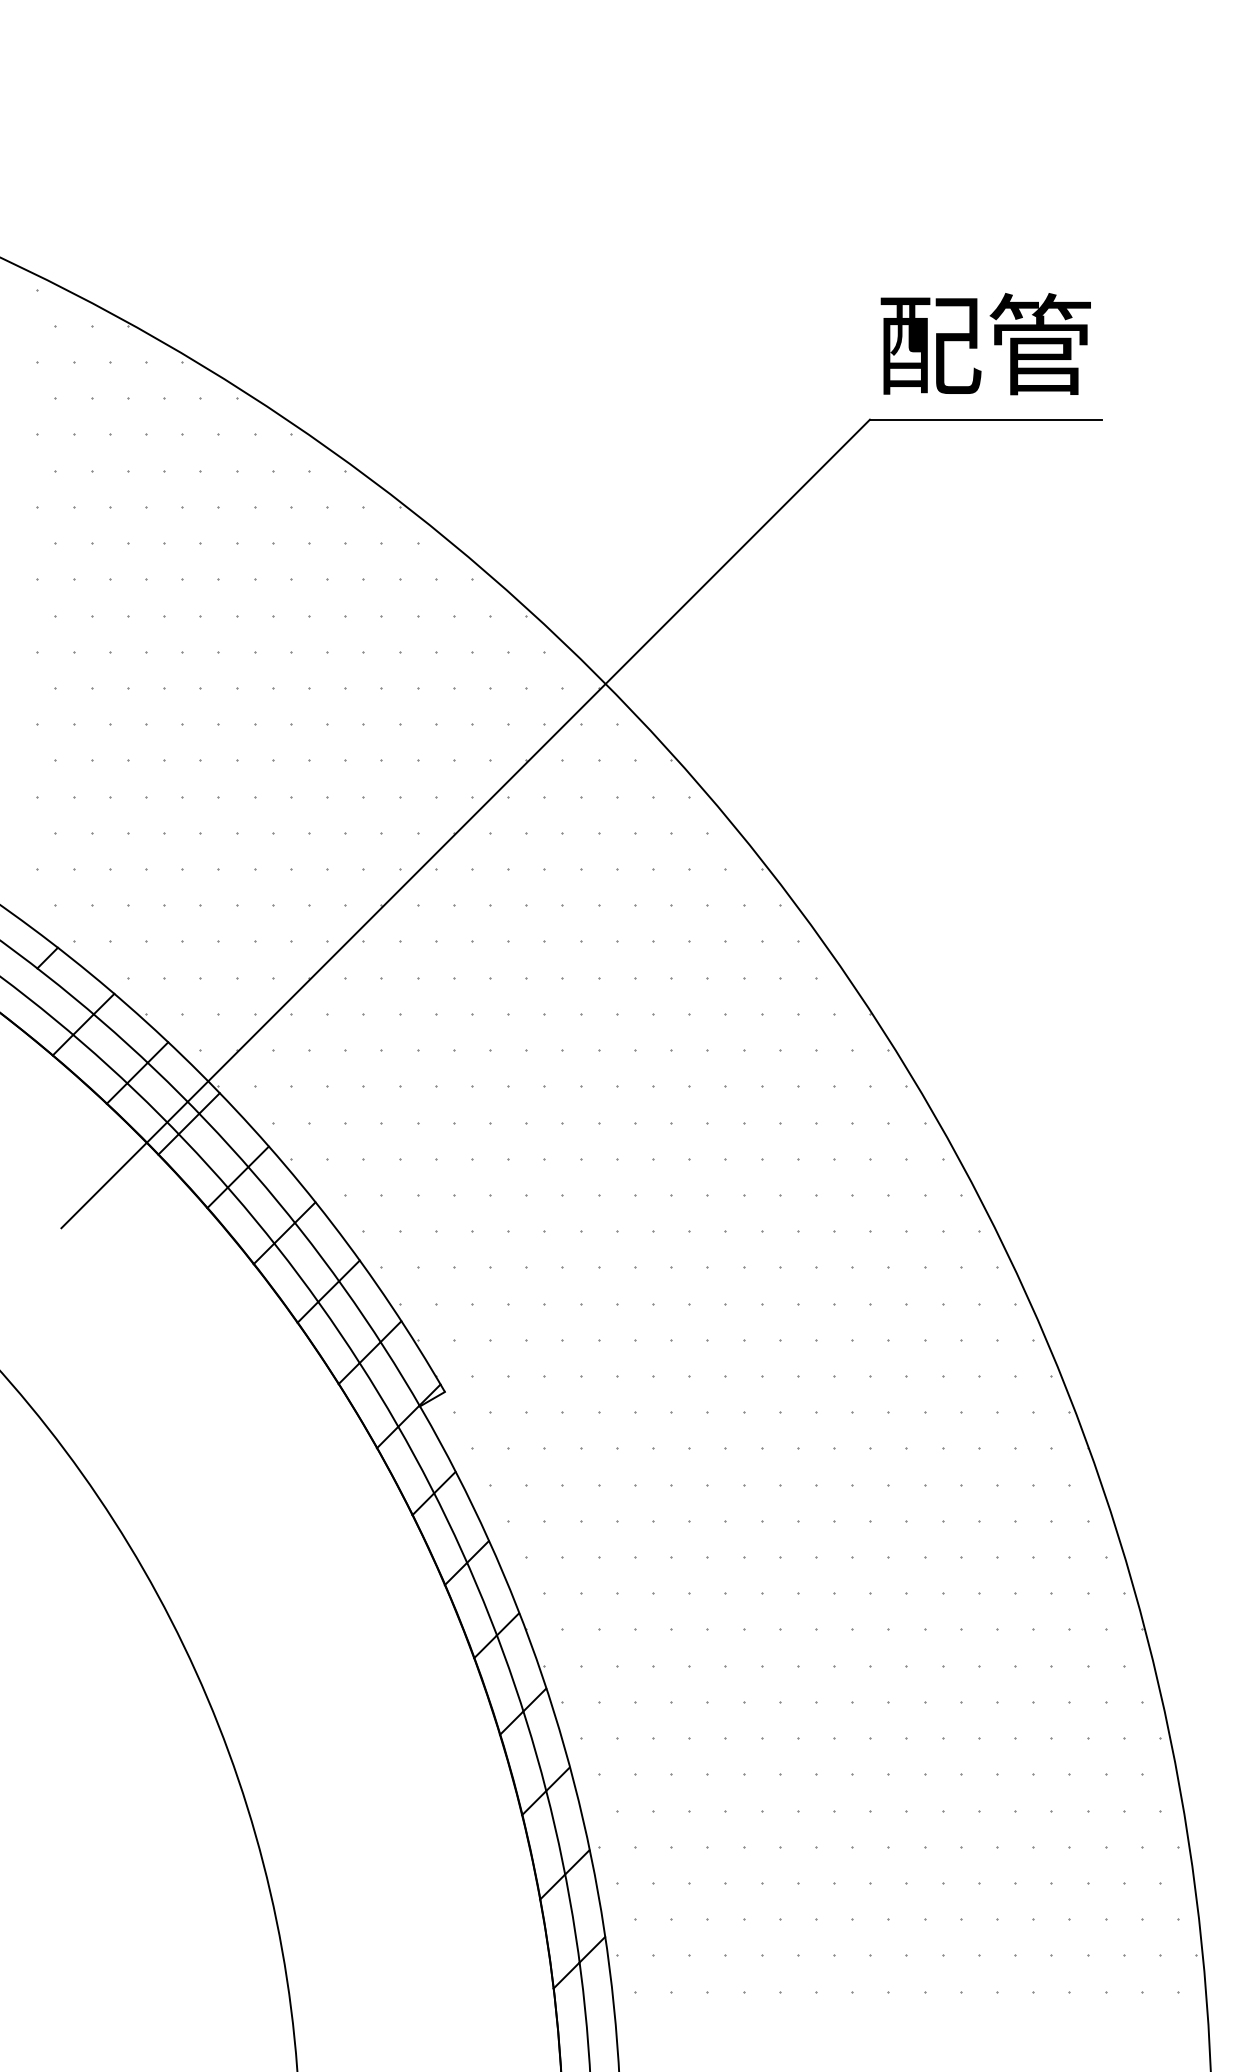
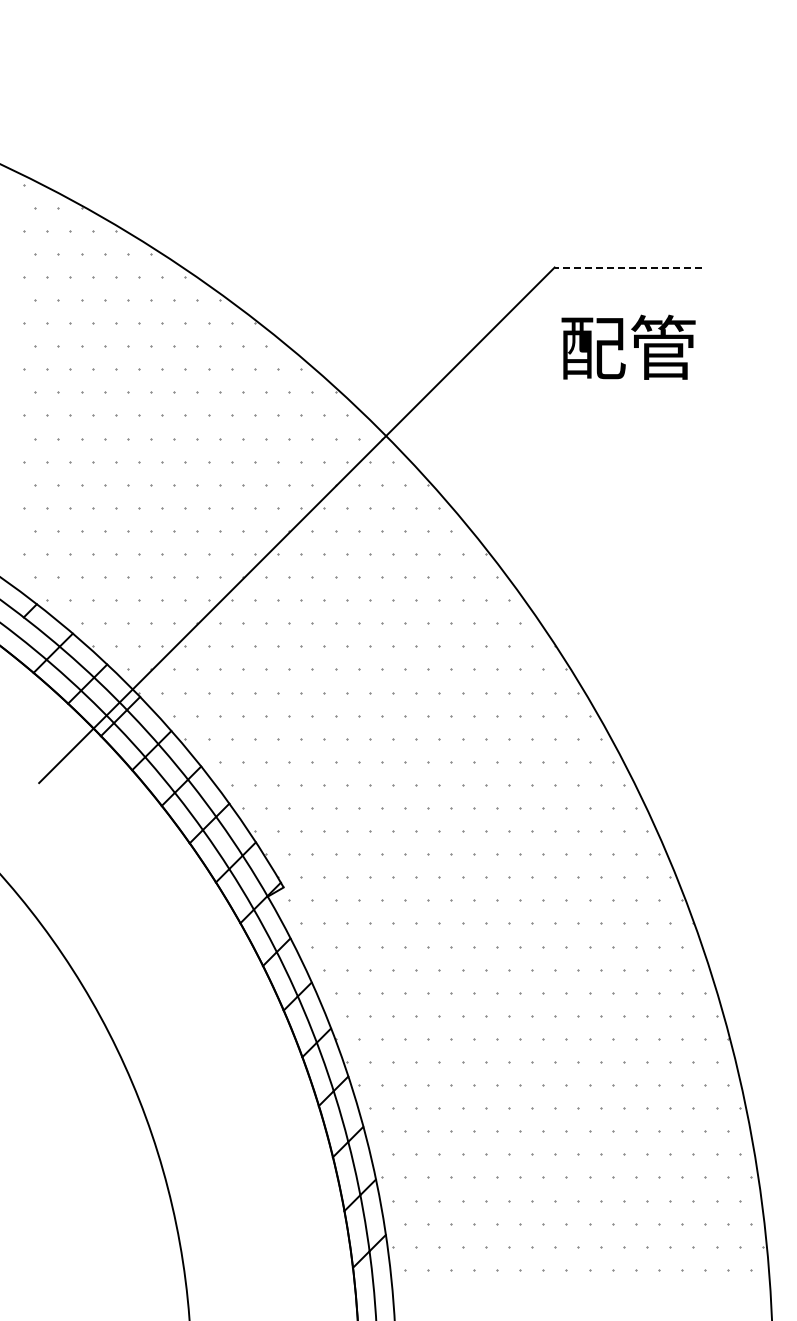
text: (985, 342) -> (628, 346), moved
line: (985, 419) -> (628, 267), solid -> dashed

